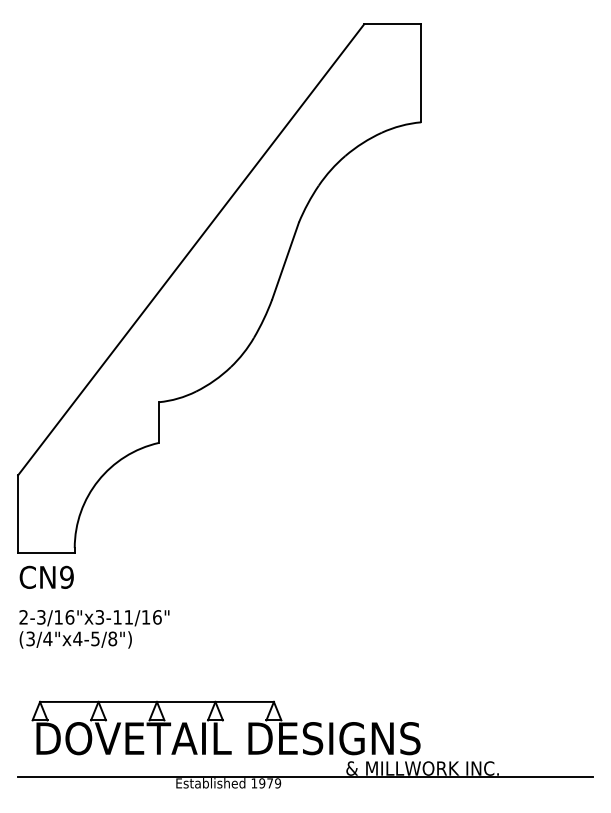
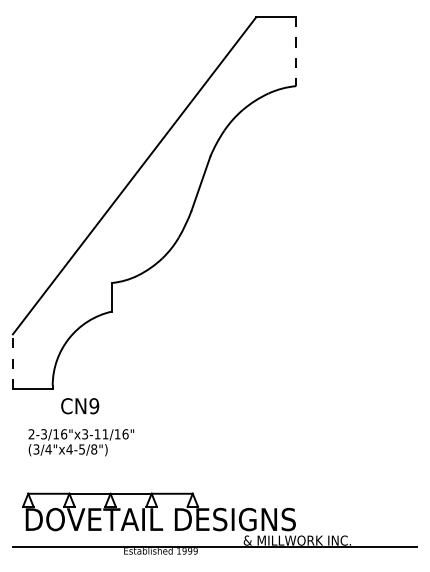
line: (421, 73) -> (296, 51), solid -> dashed
line: (18, 514) -> (13, 361), solid -> dashed
text: (46, 576) -> (79, 405), moved
text: (94, 629) -> (81, 442), moved
text: (270, 783) -> (190, 551), 1979 -> 1999

